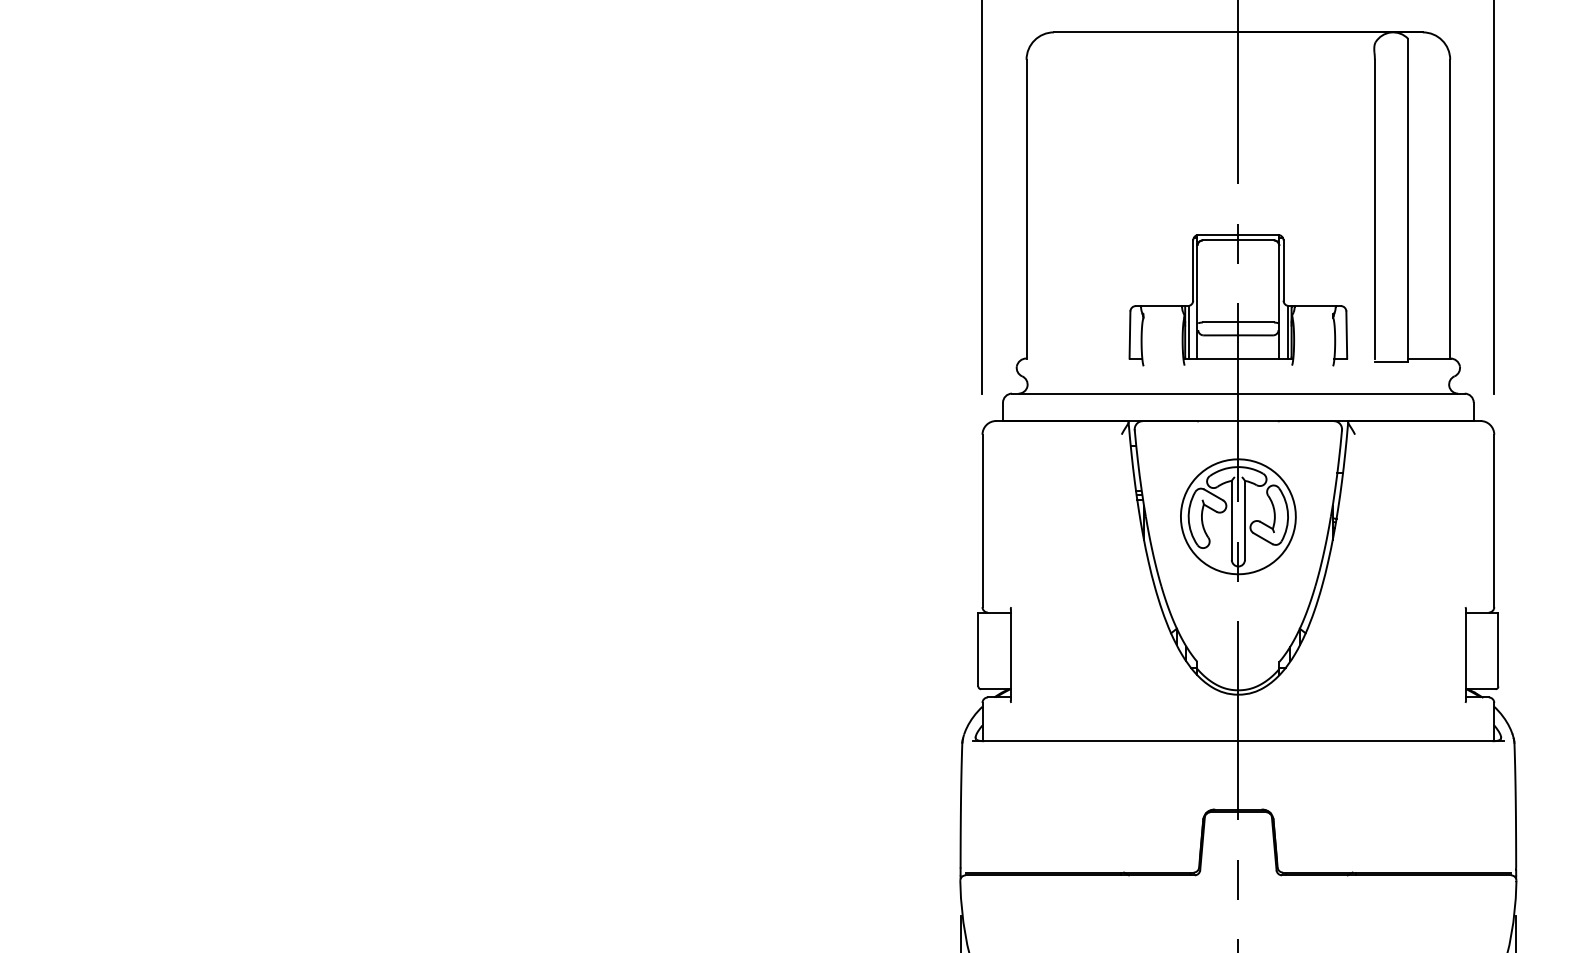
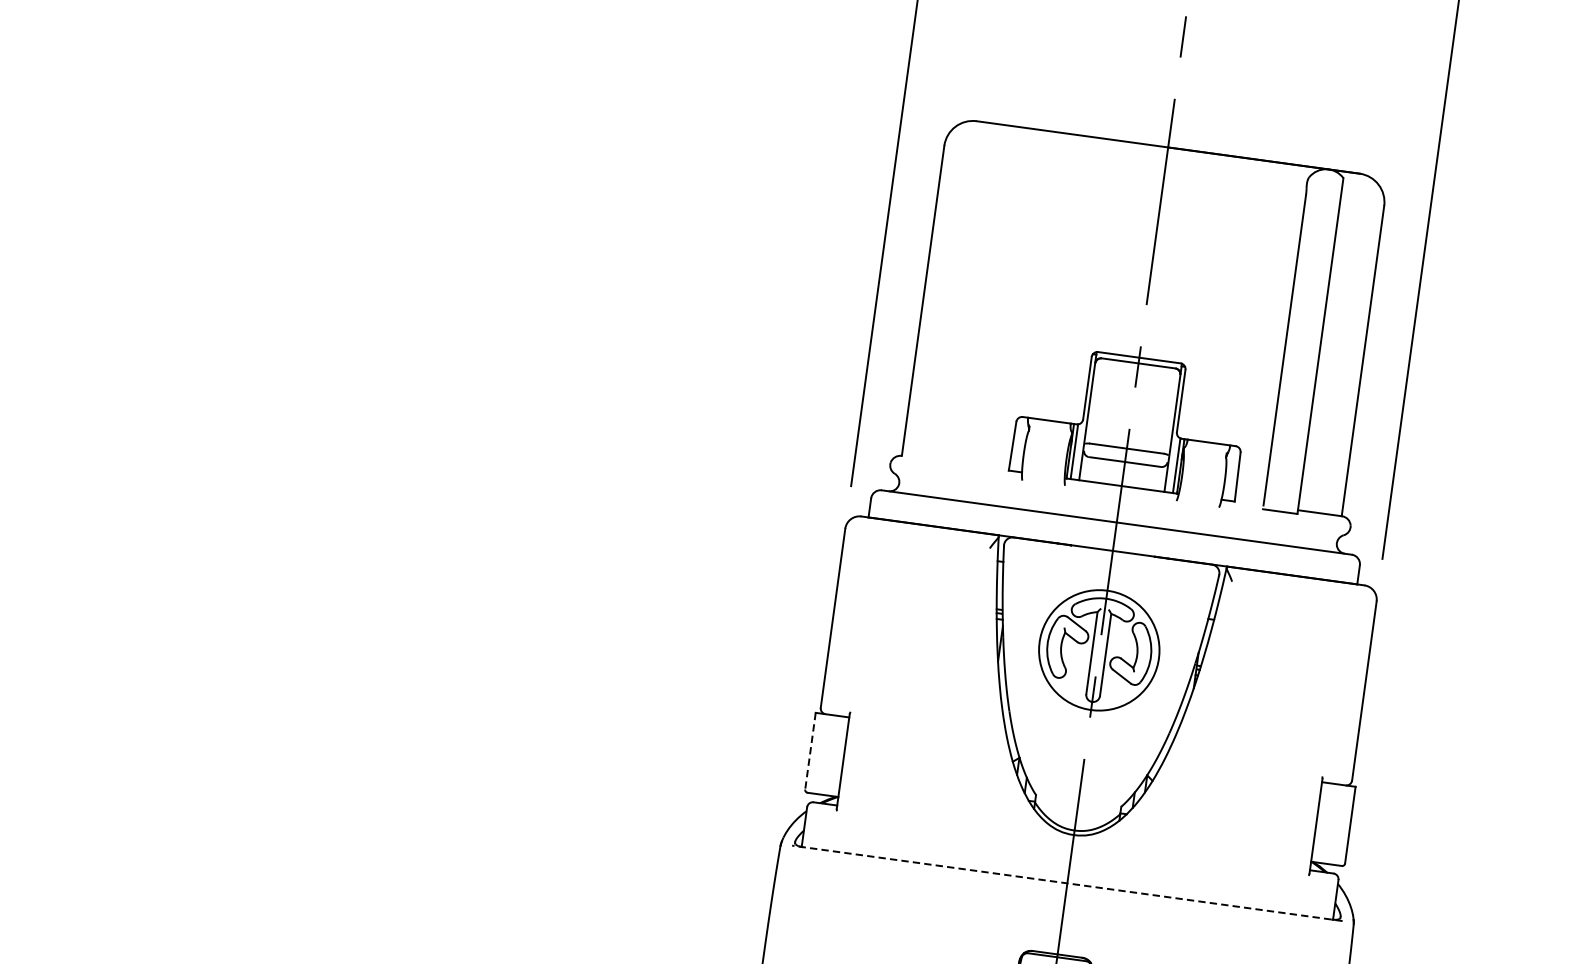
line: (978, 649) -> (810, 751), solid -> dashed
line: (1237, 741) -> (1066, 883), solid -> dashed

